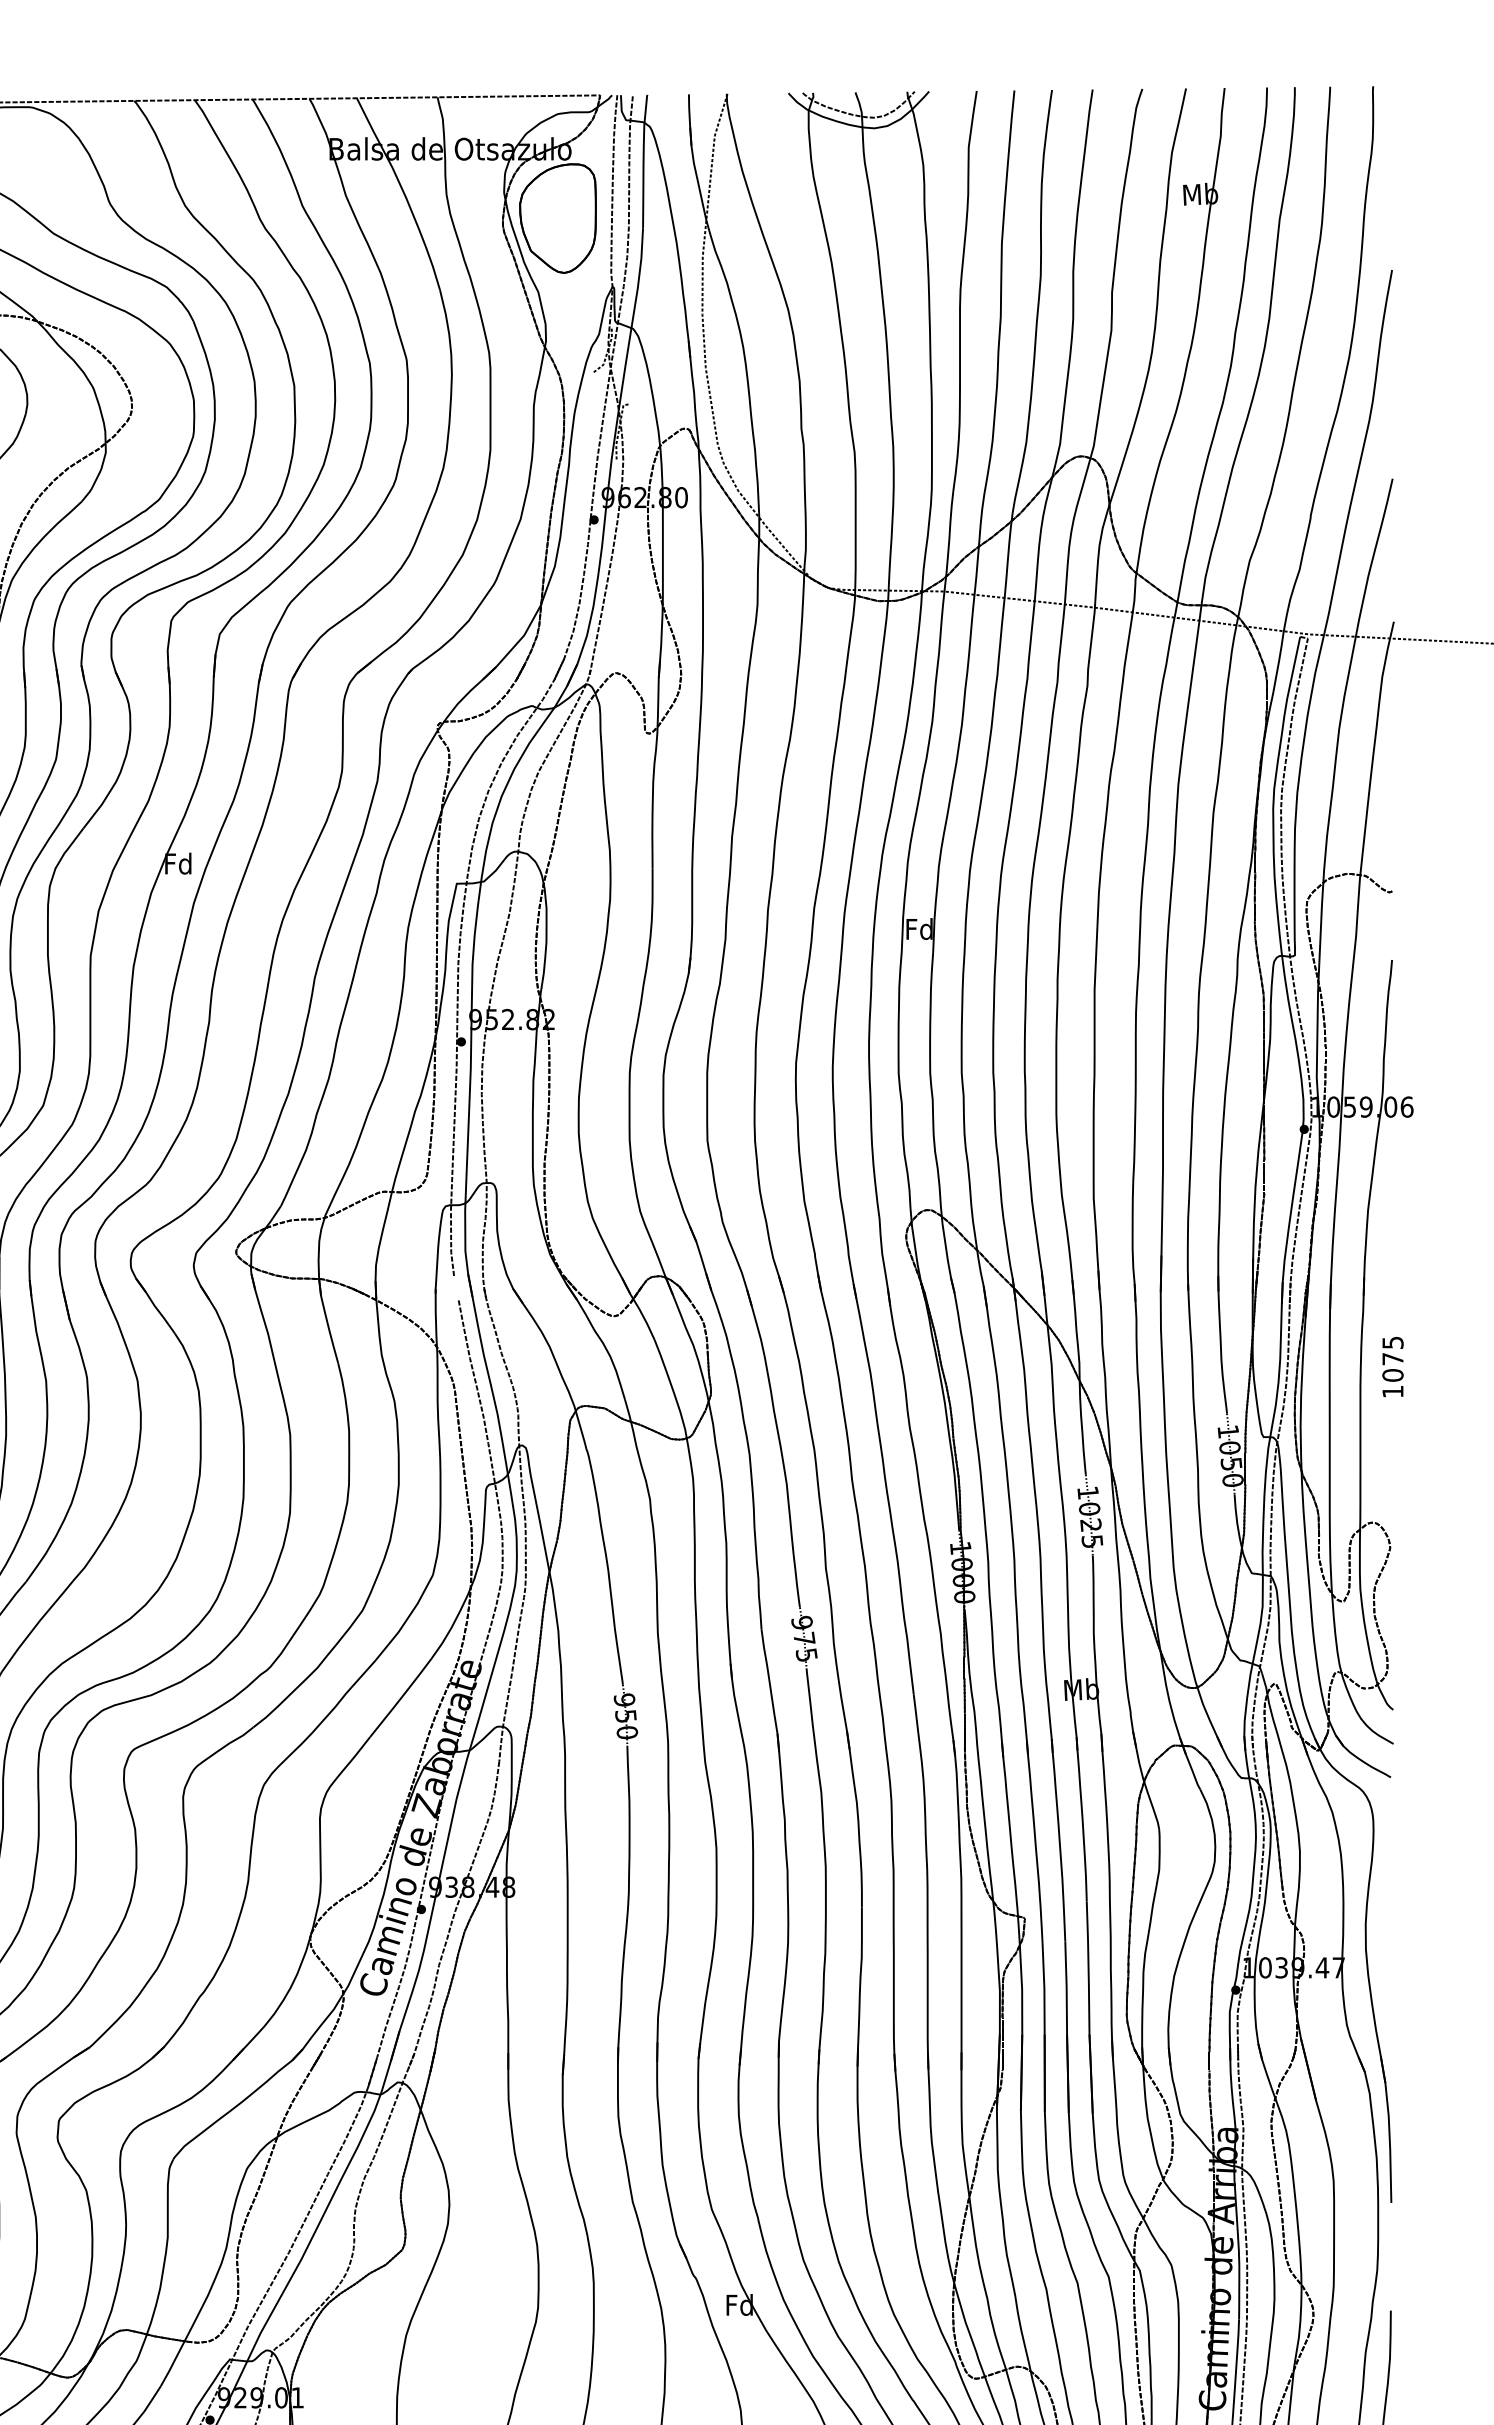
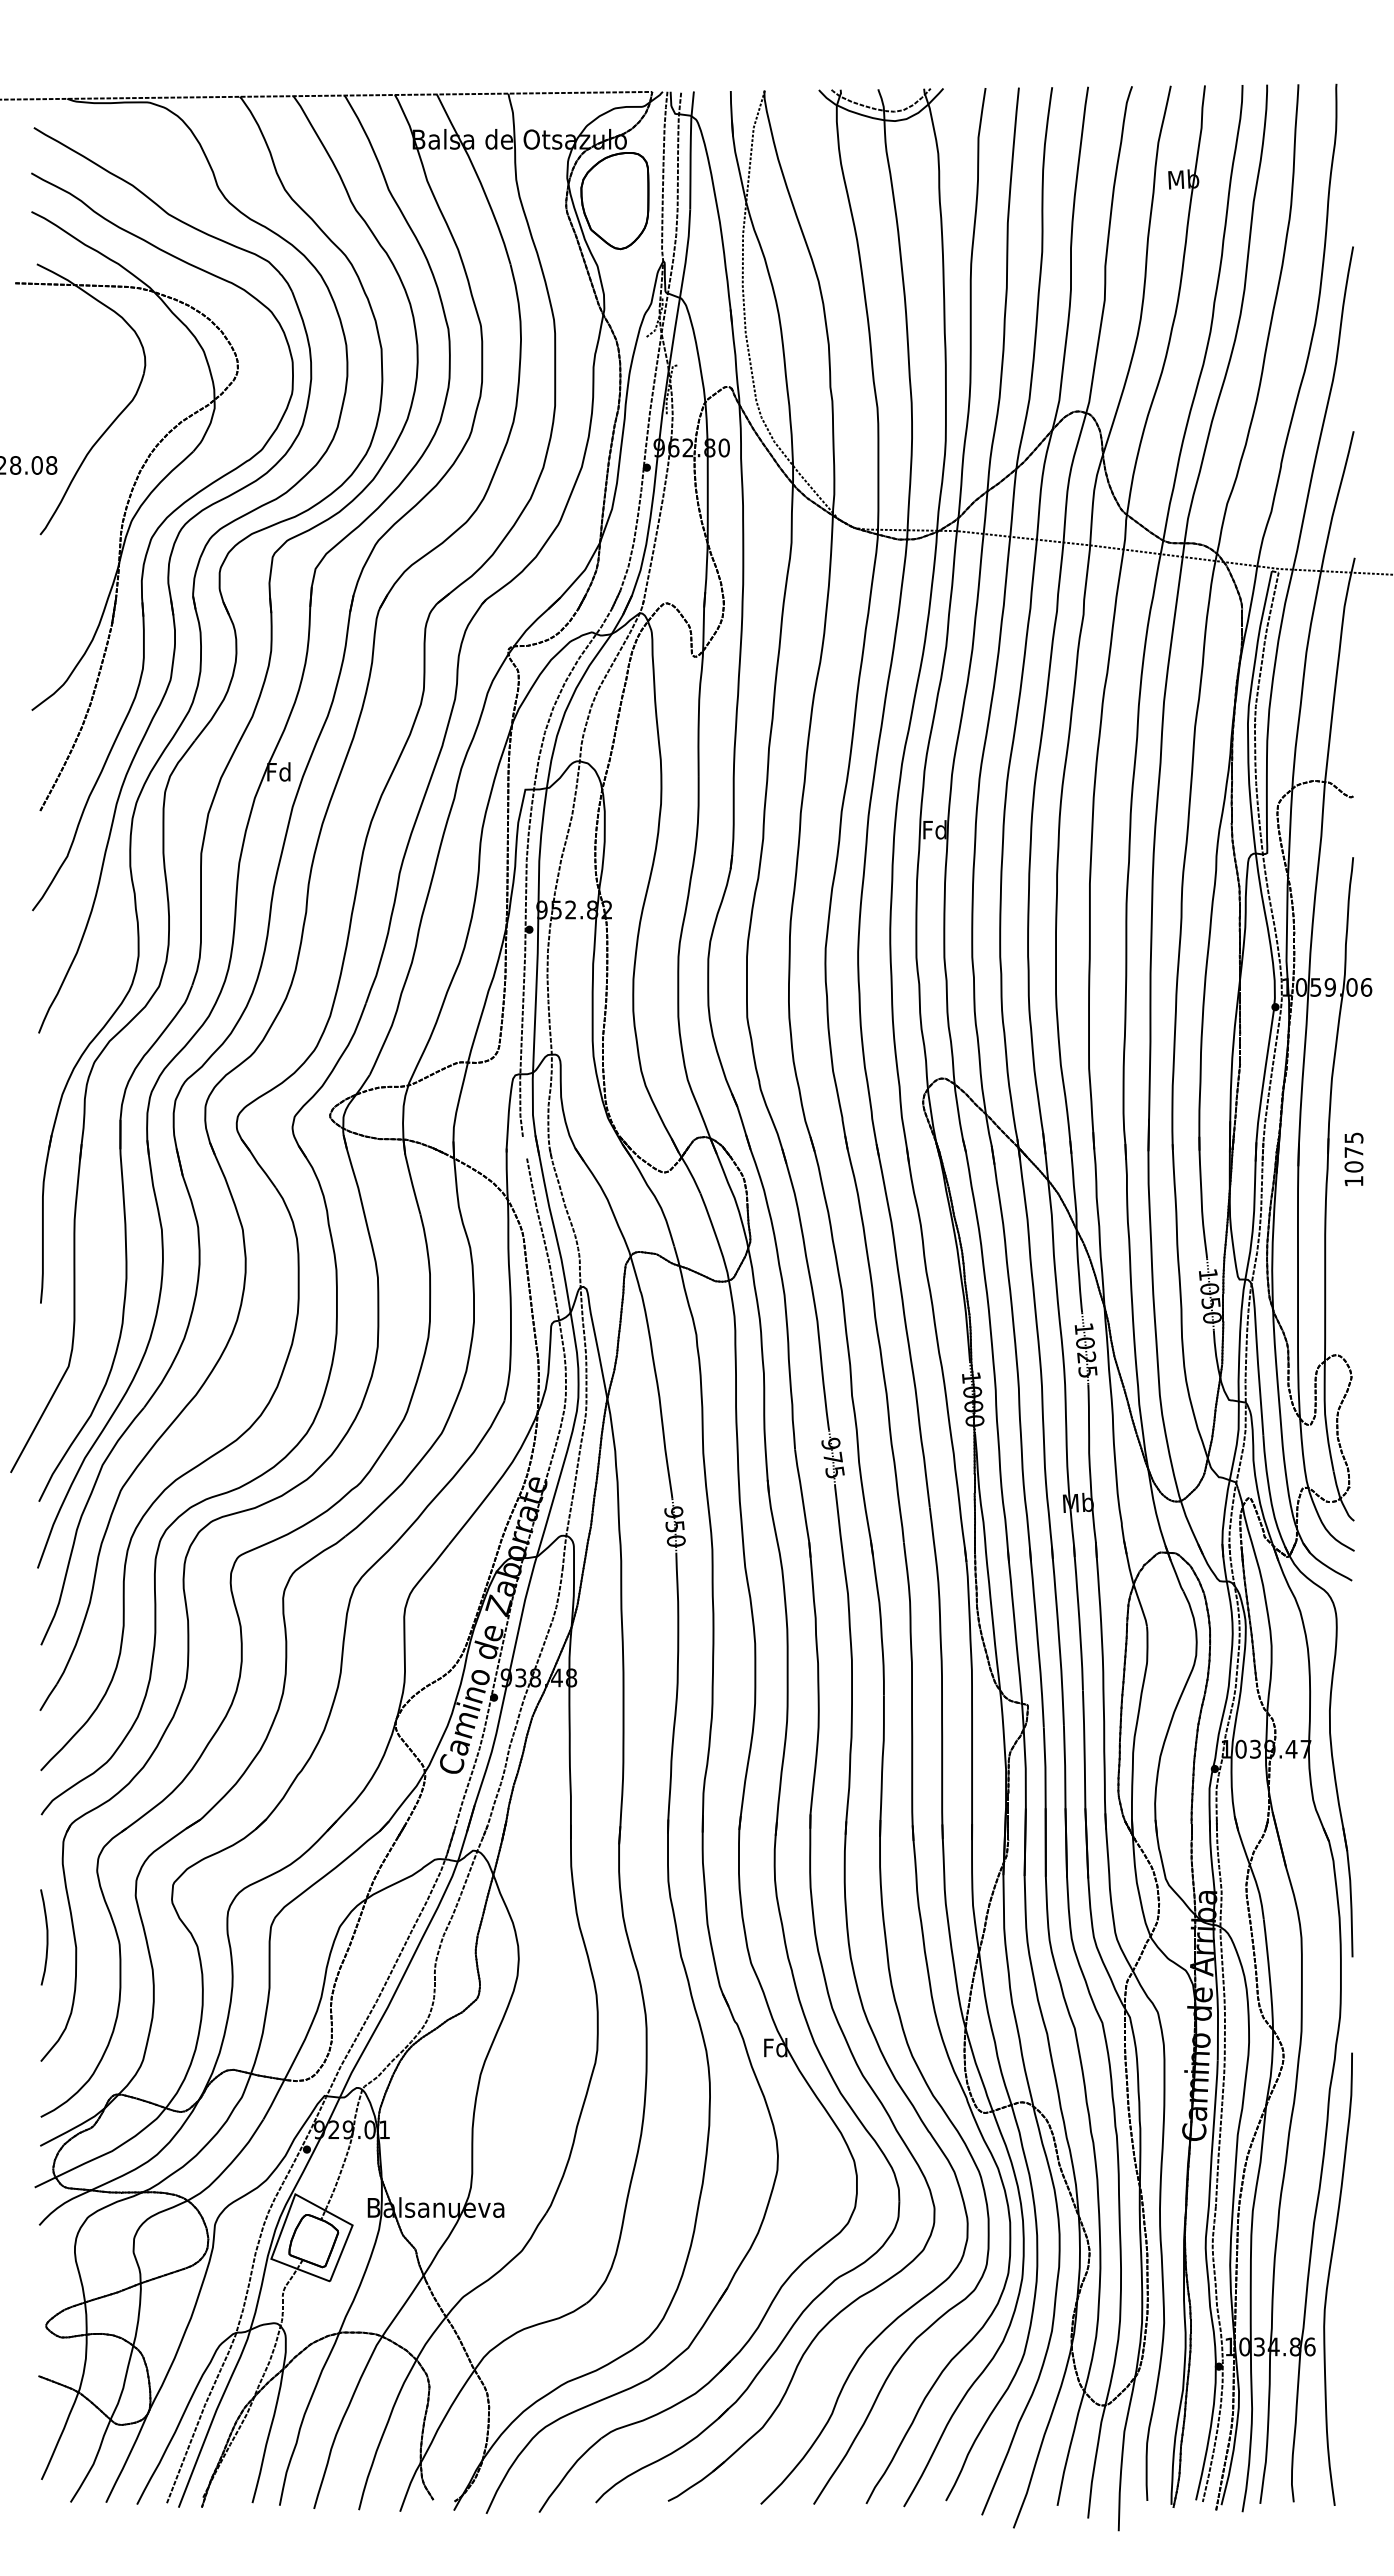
text: (1392, 1365) -> (1353, 1158), moved

